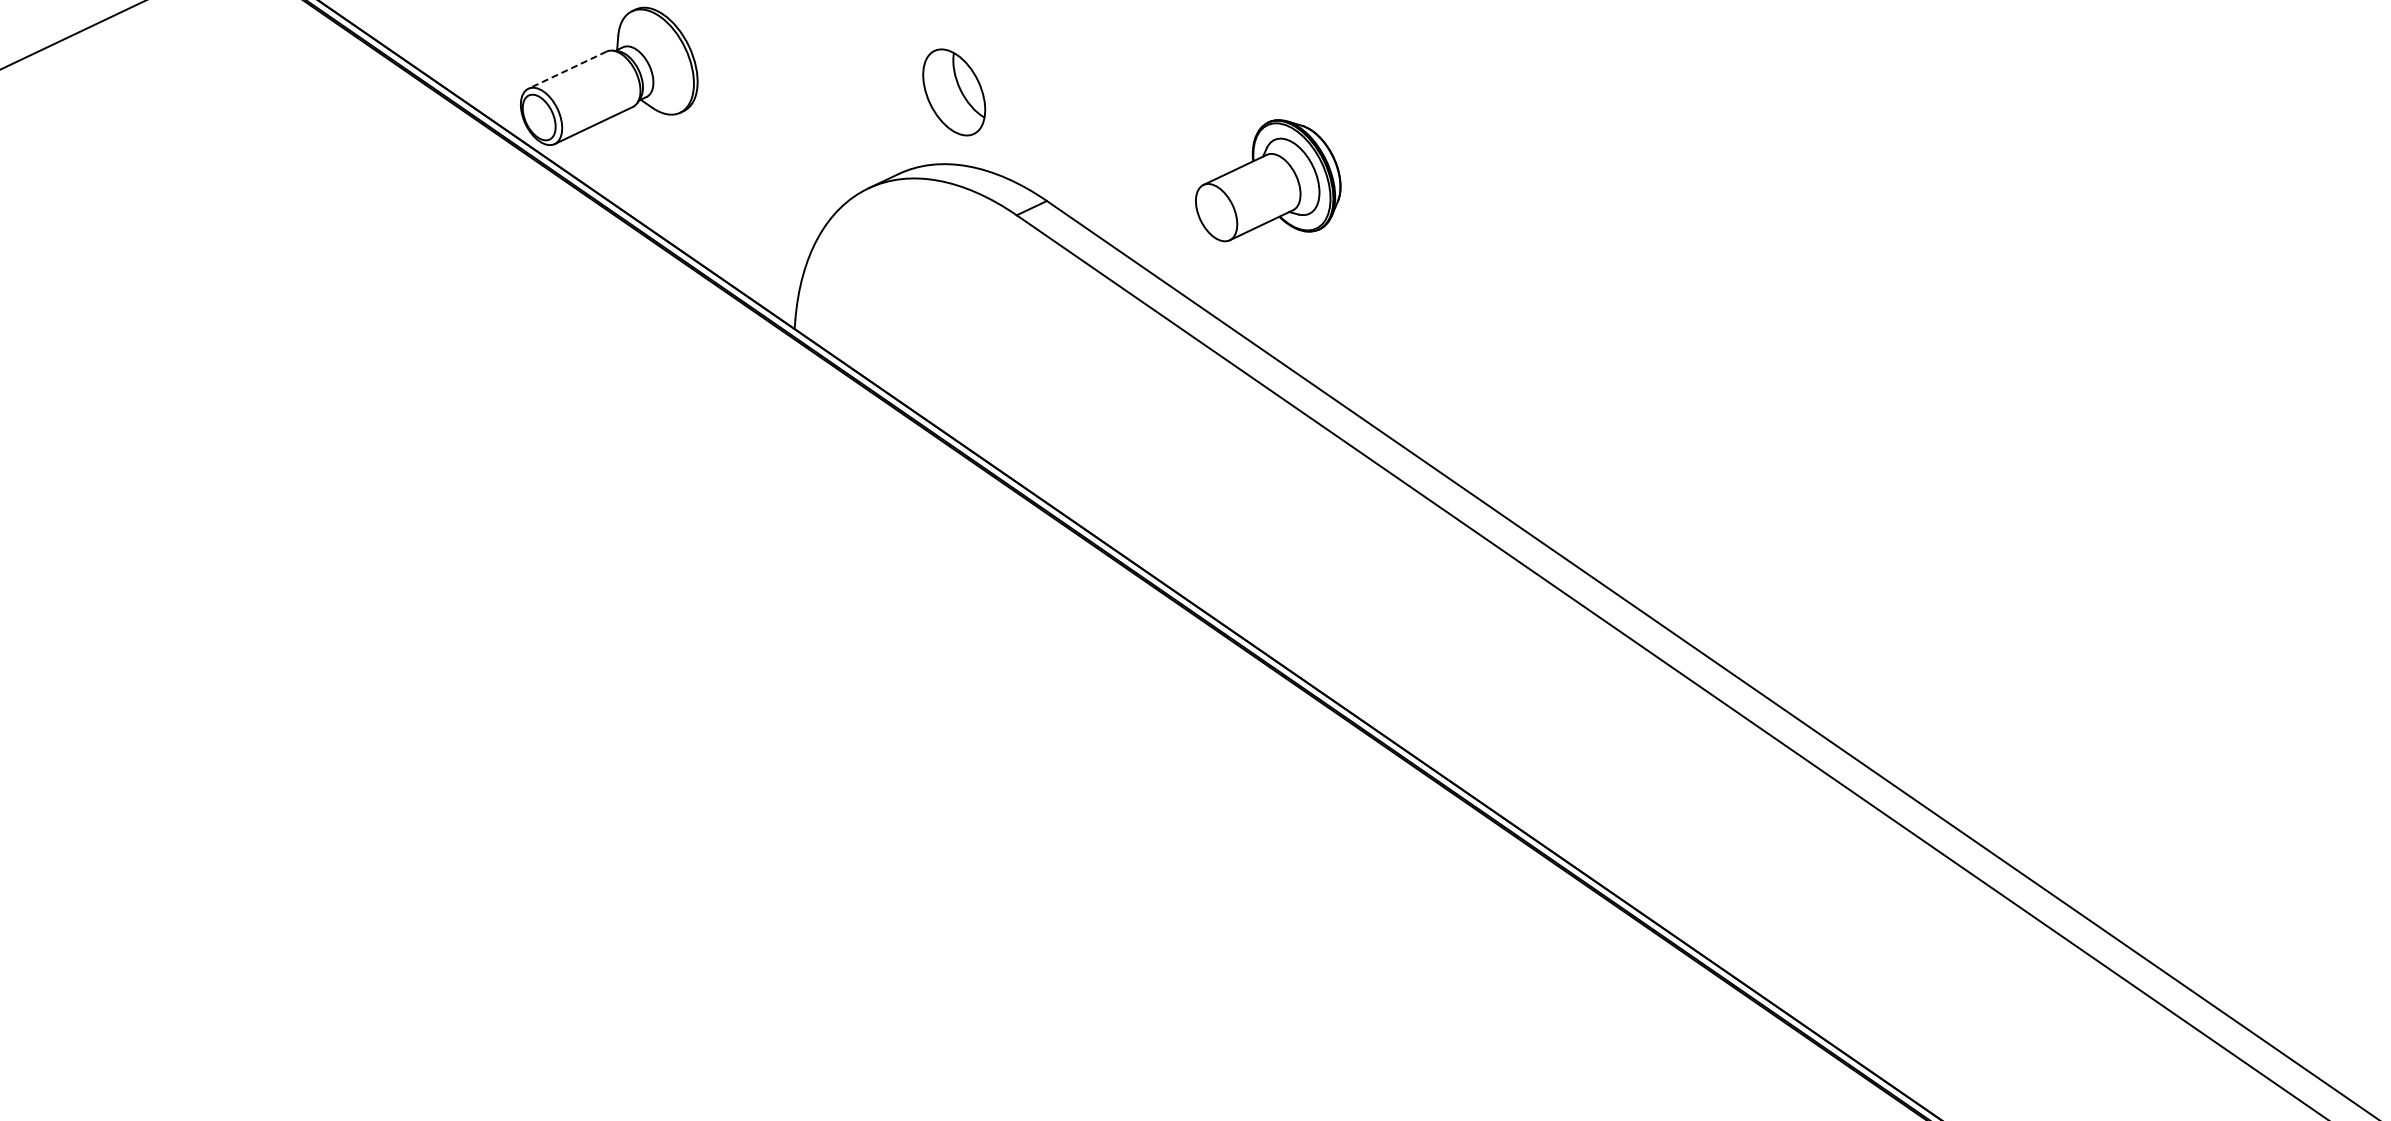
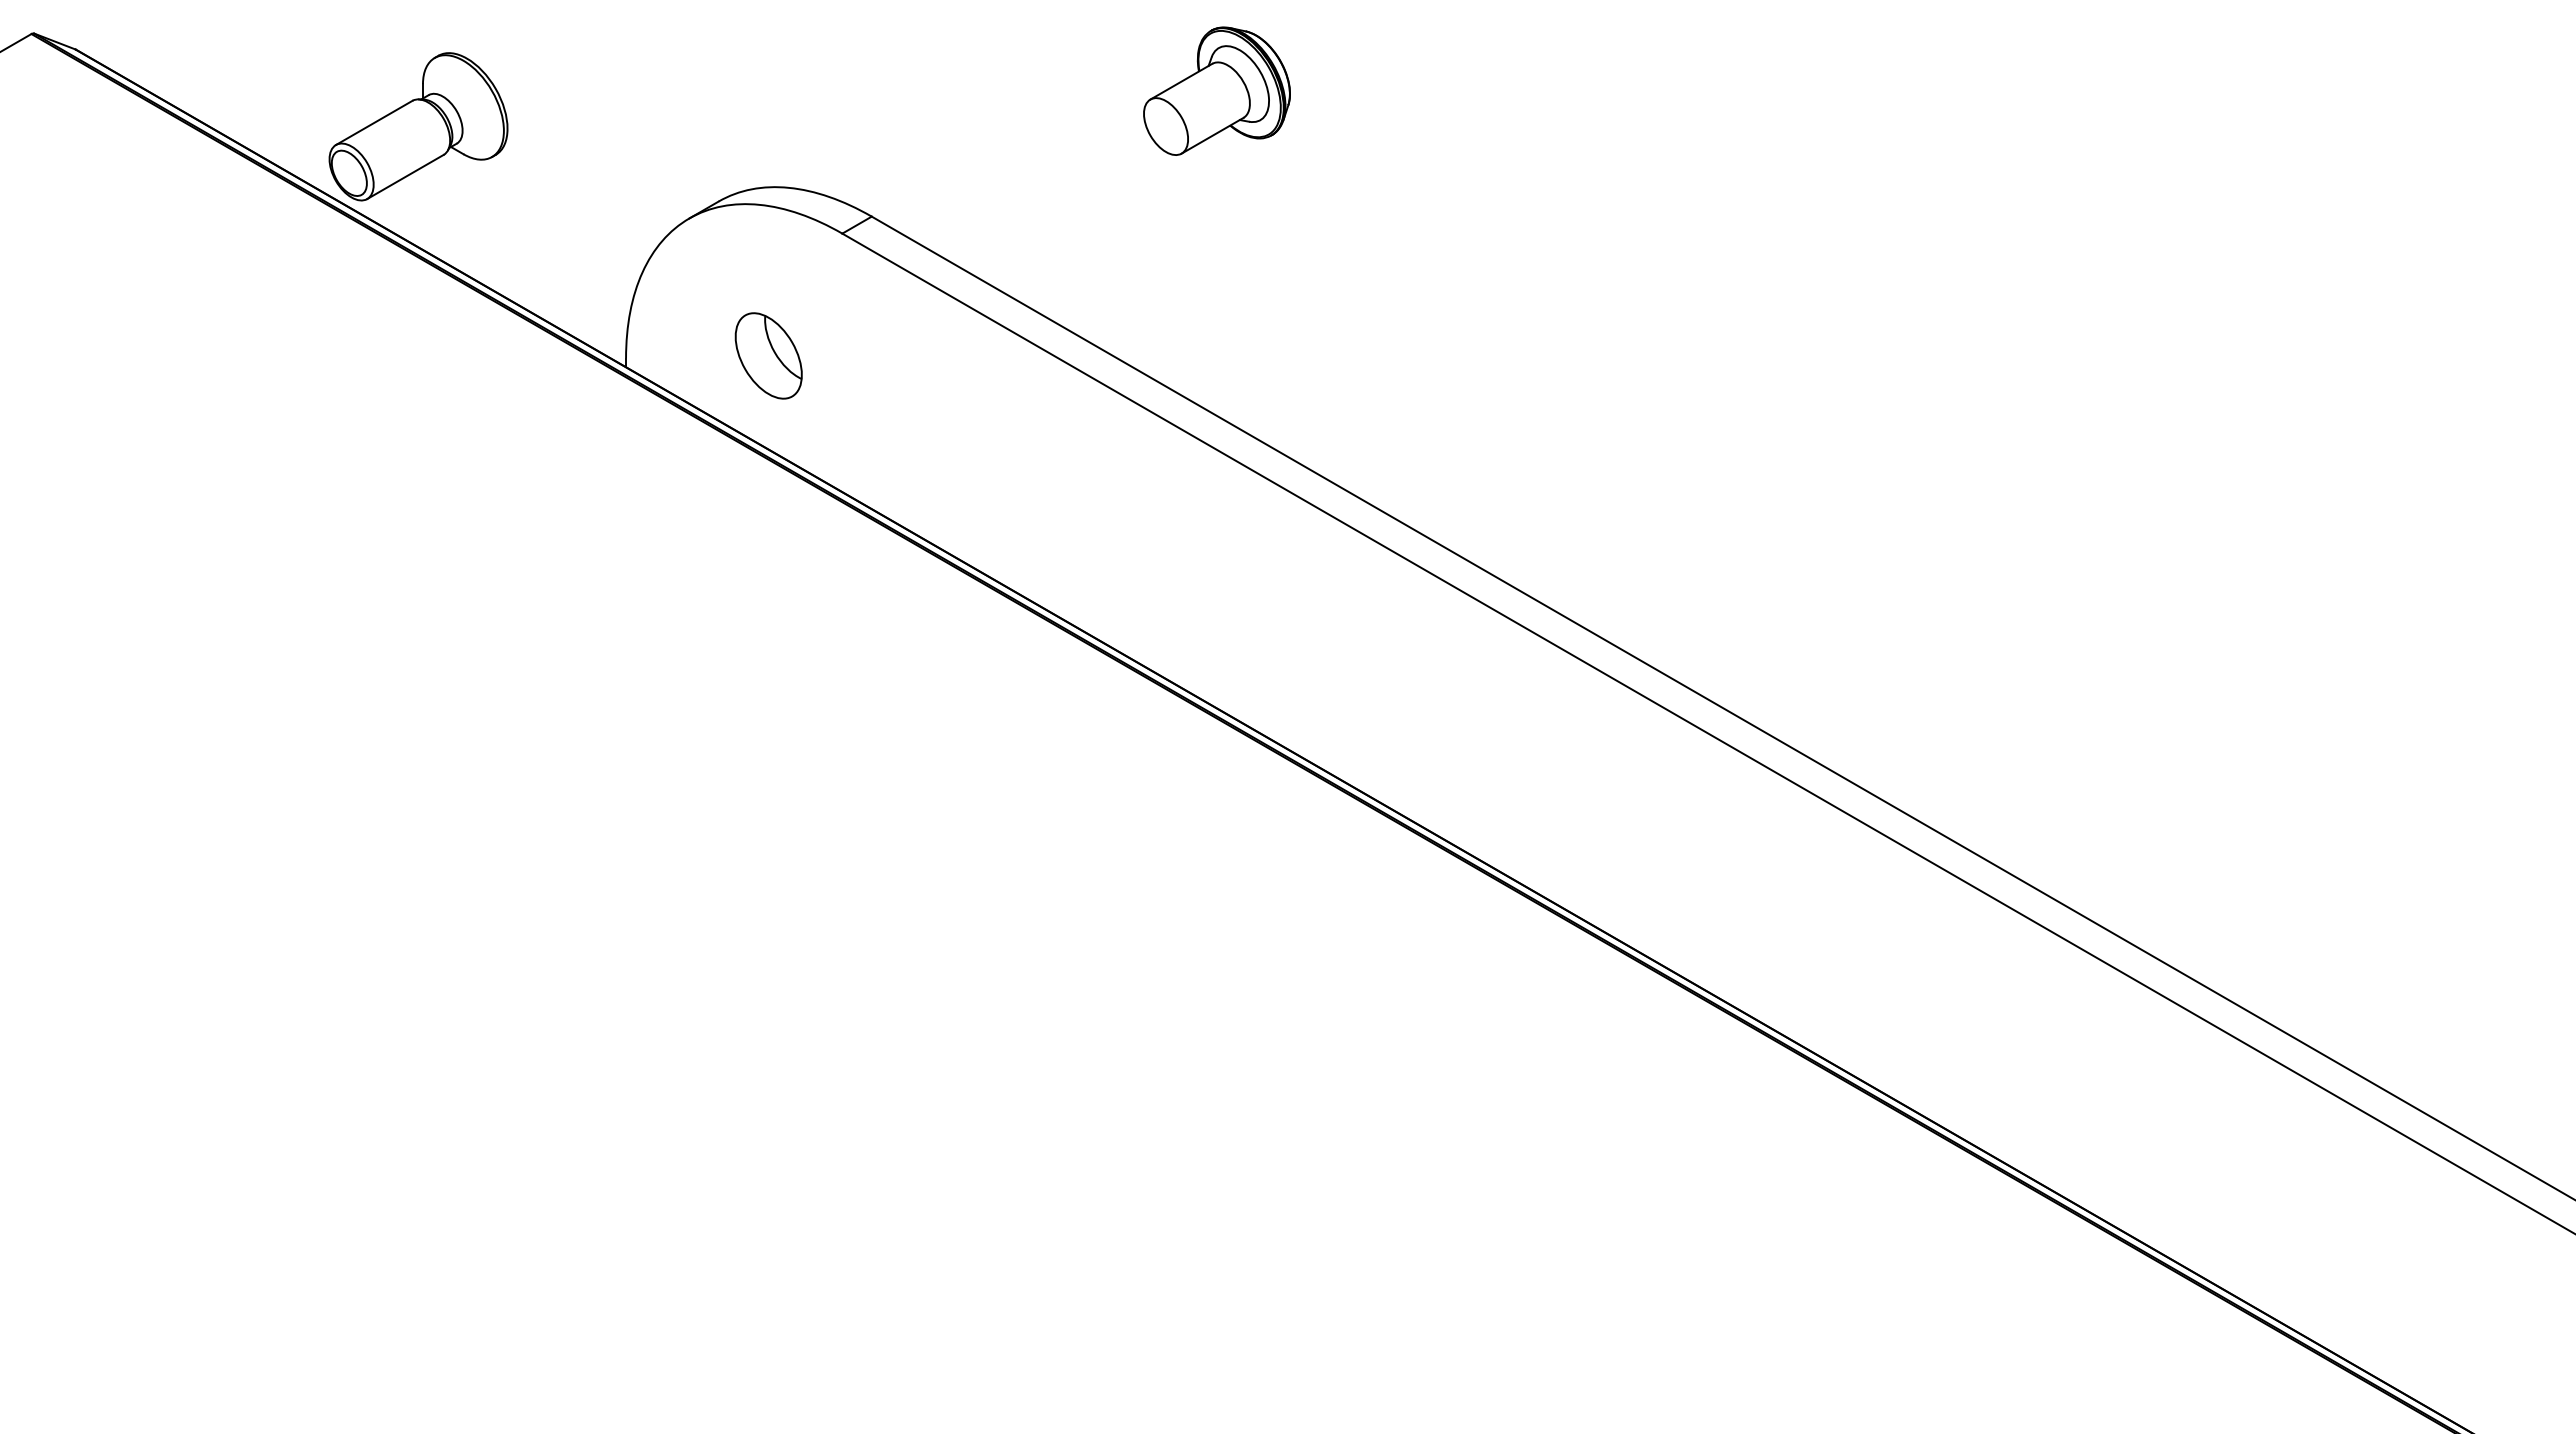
line: (566, 70) -> (373, 123), dashed -> solid
part: (953, 91) -> (768, 355), moved
part: (1268, 181) -> (1216, 90), moved

